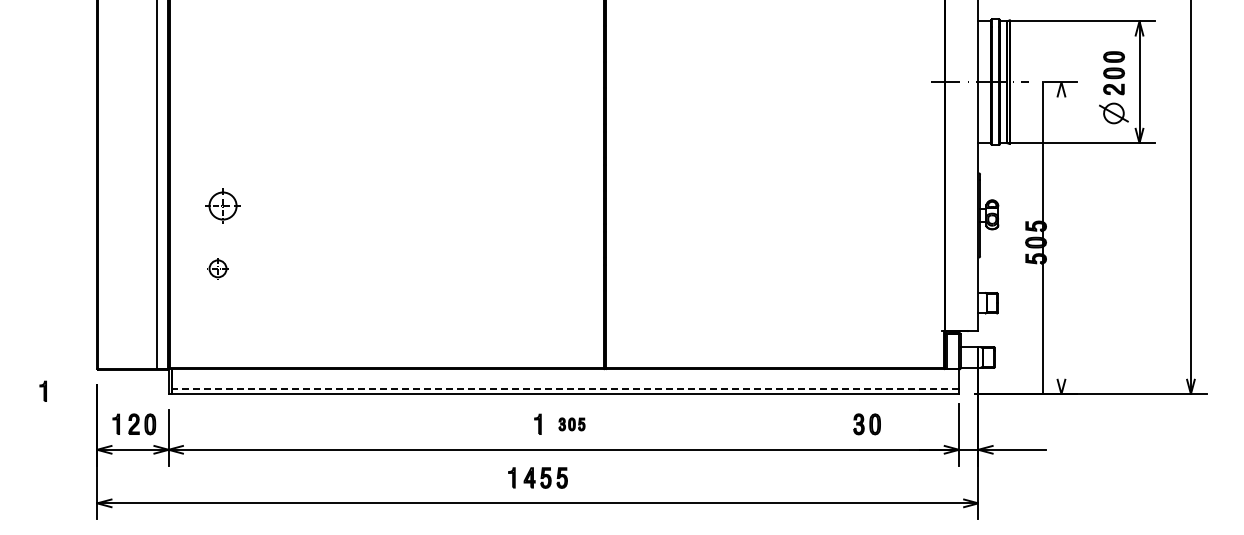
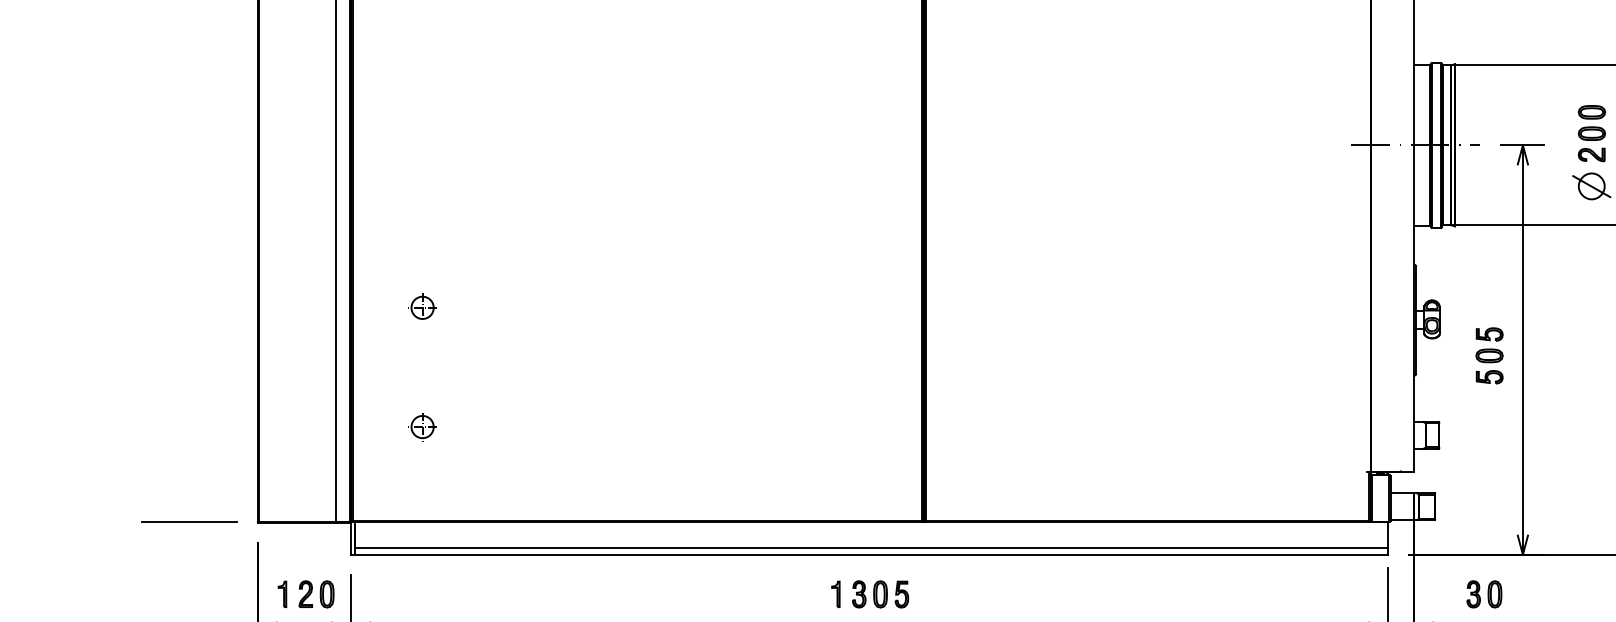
part: (222, 205) -> (421, 307), size x0.62
line: (1043, 238) -> (1522, 350), moved
part: (217, 268) -> (421, 426), moved
line: (45, 369) -> (189, 522), added
line: (565, 388) -> (872, 547), dashed -> solid
part: (42, 390) -> (185, 549), removed
part: (571, 424) -> (879, 594), size x1.67
part: (866, 424) -> (1483, 594), moved

